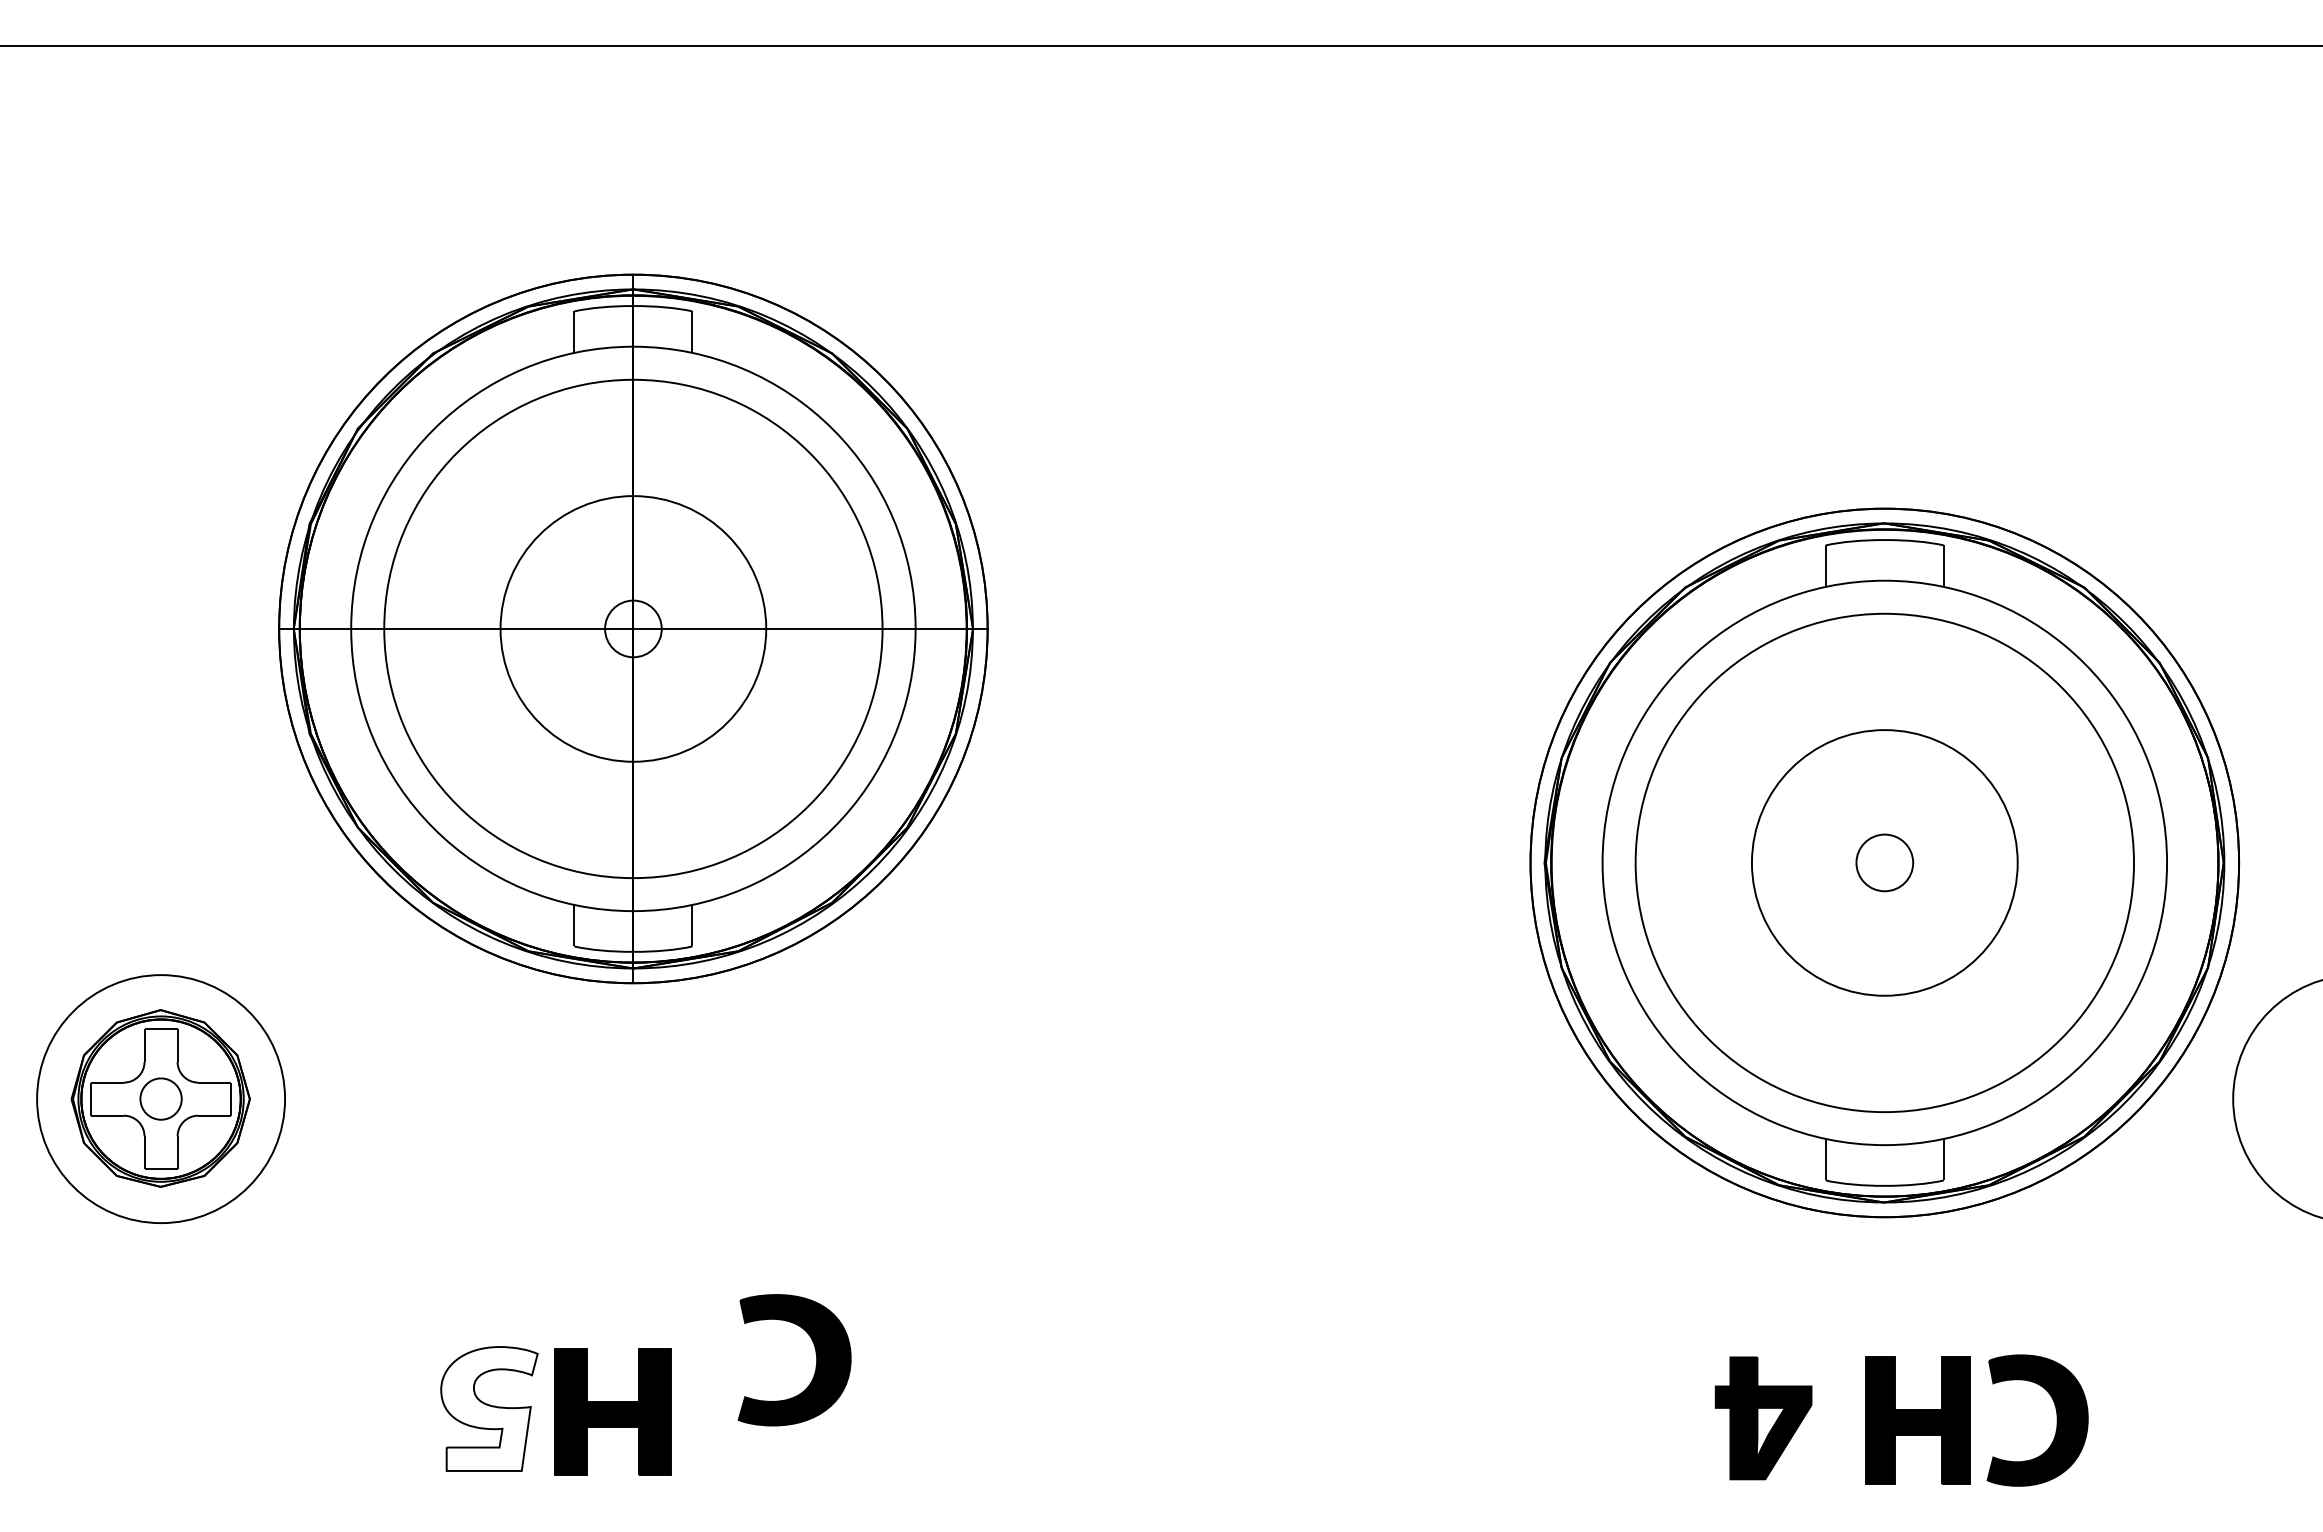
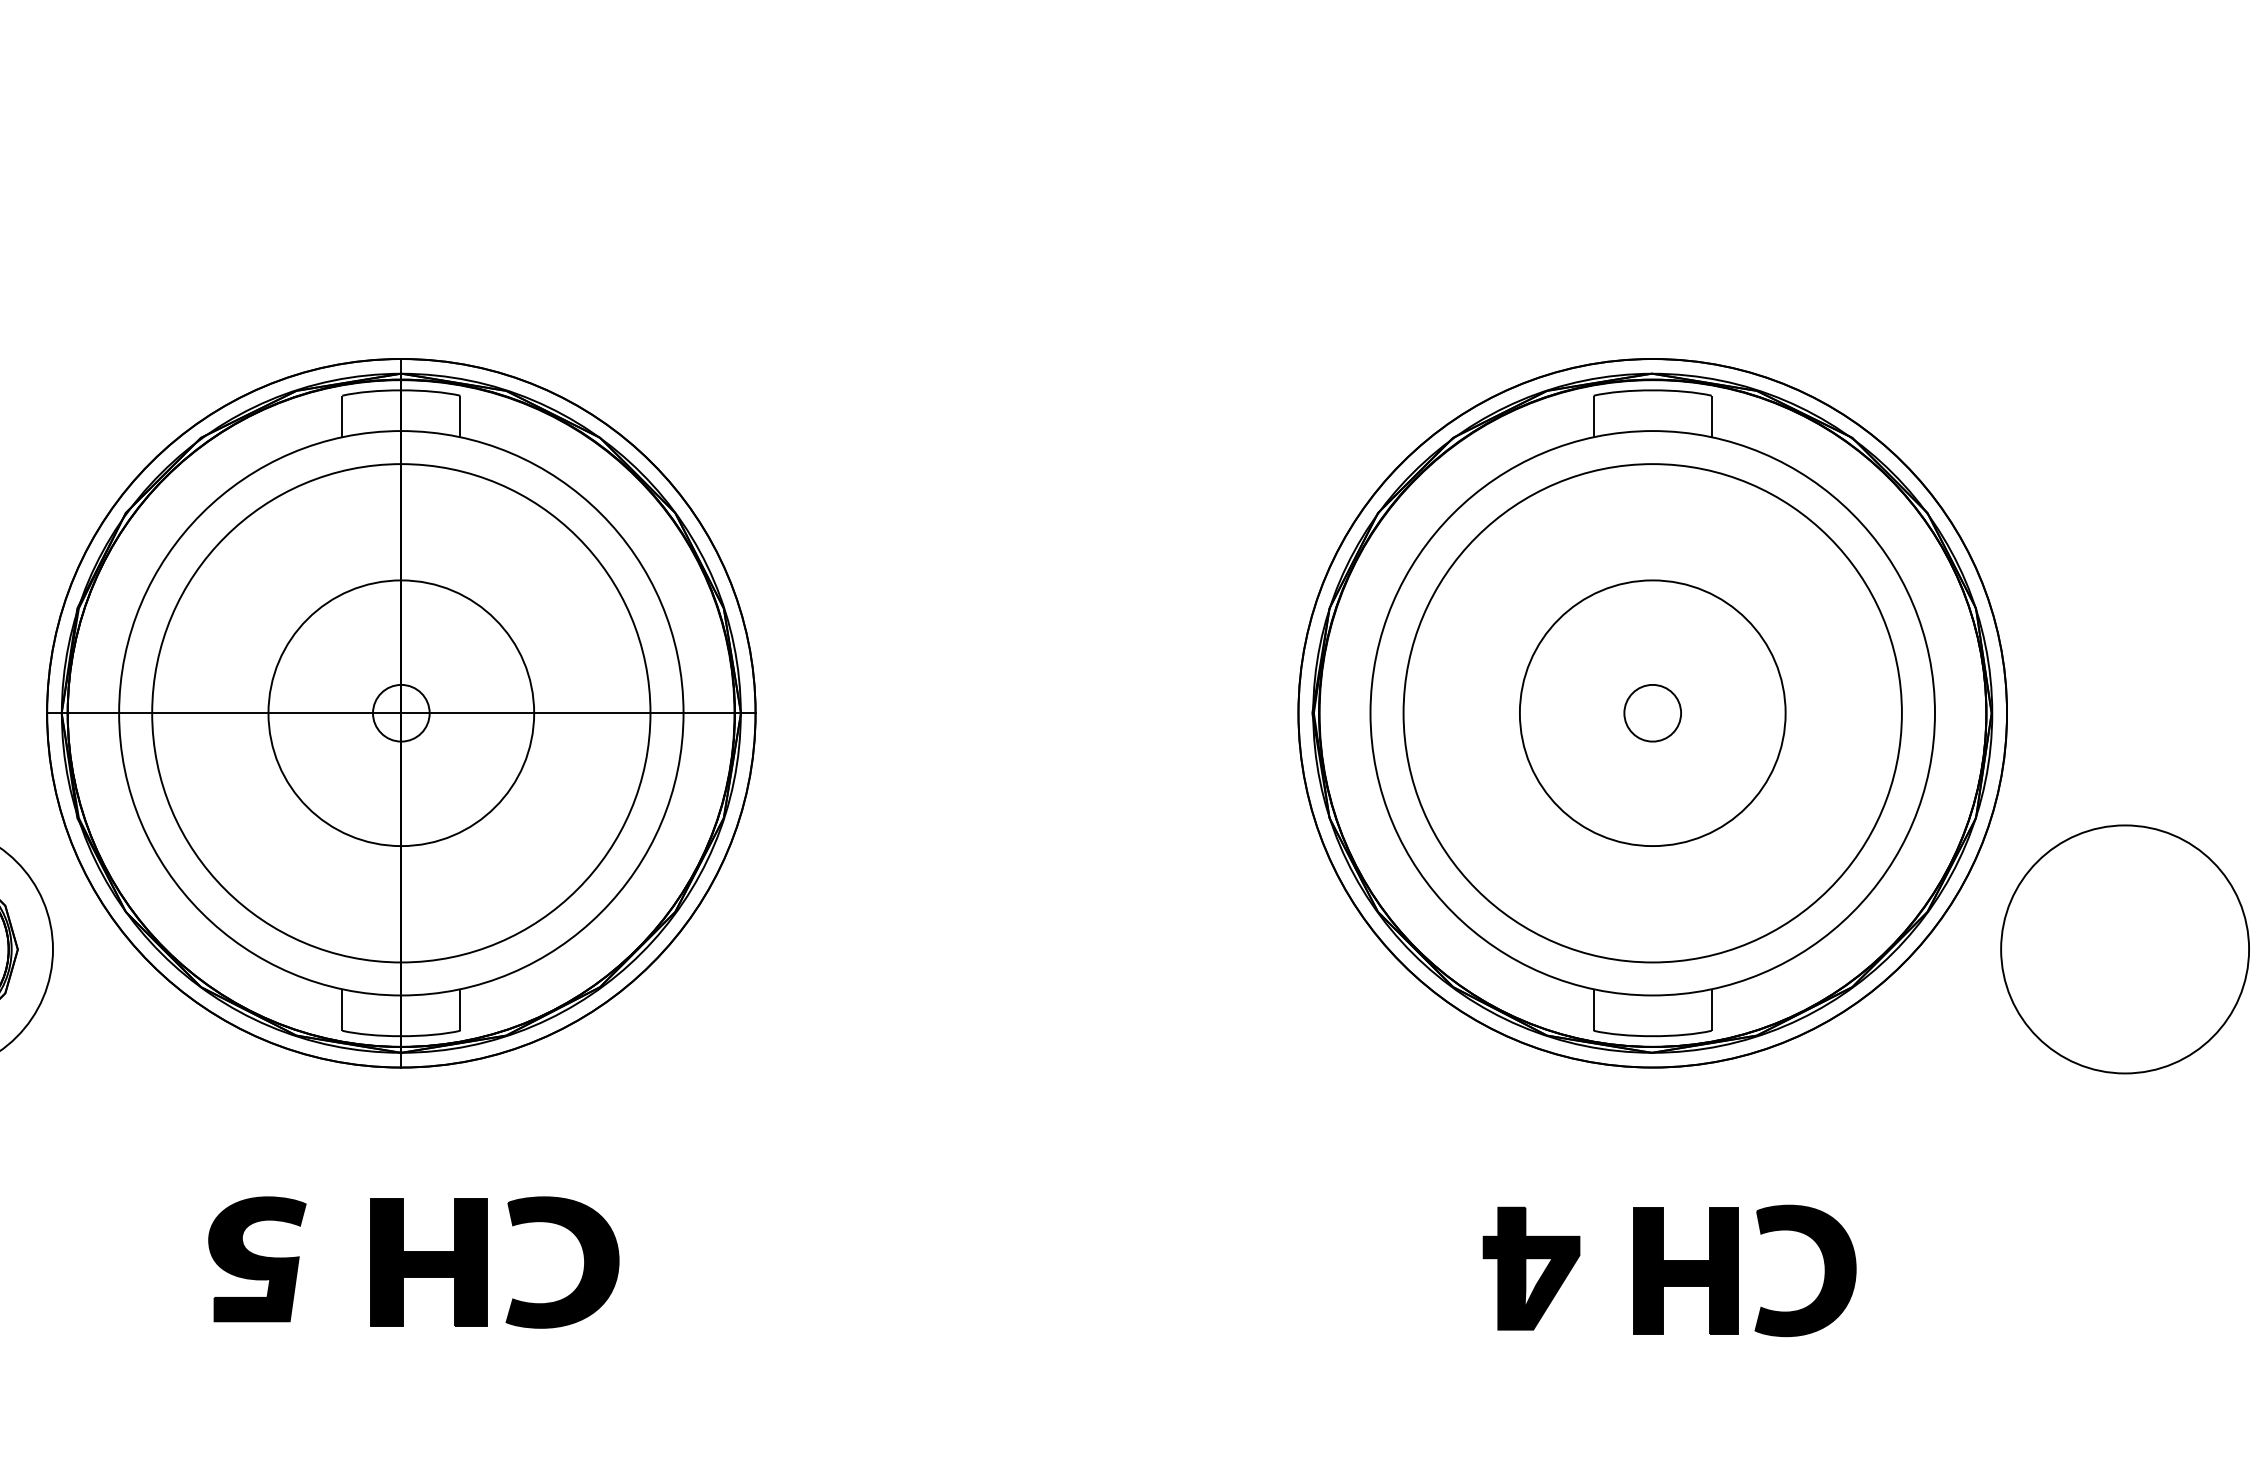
part: (633, 628) -> (401, 712), moved
part: (815, 1354) -> (583, 1256), moved
fill: (489, 1408) -> (257, 1258), added
part: (612, 1411) -> (428, 1261), moved

